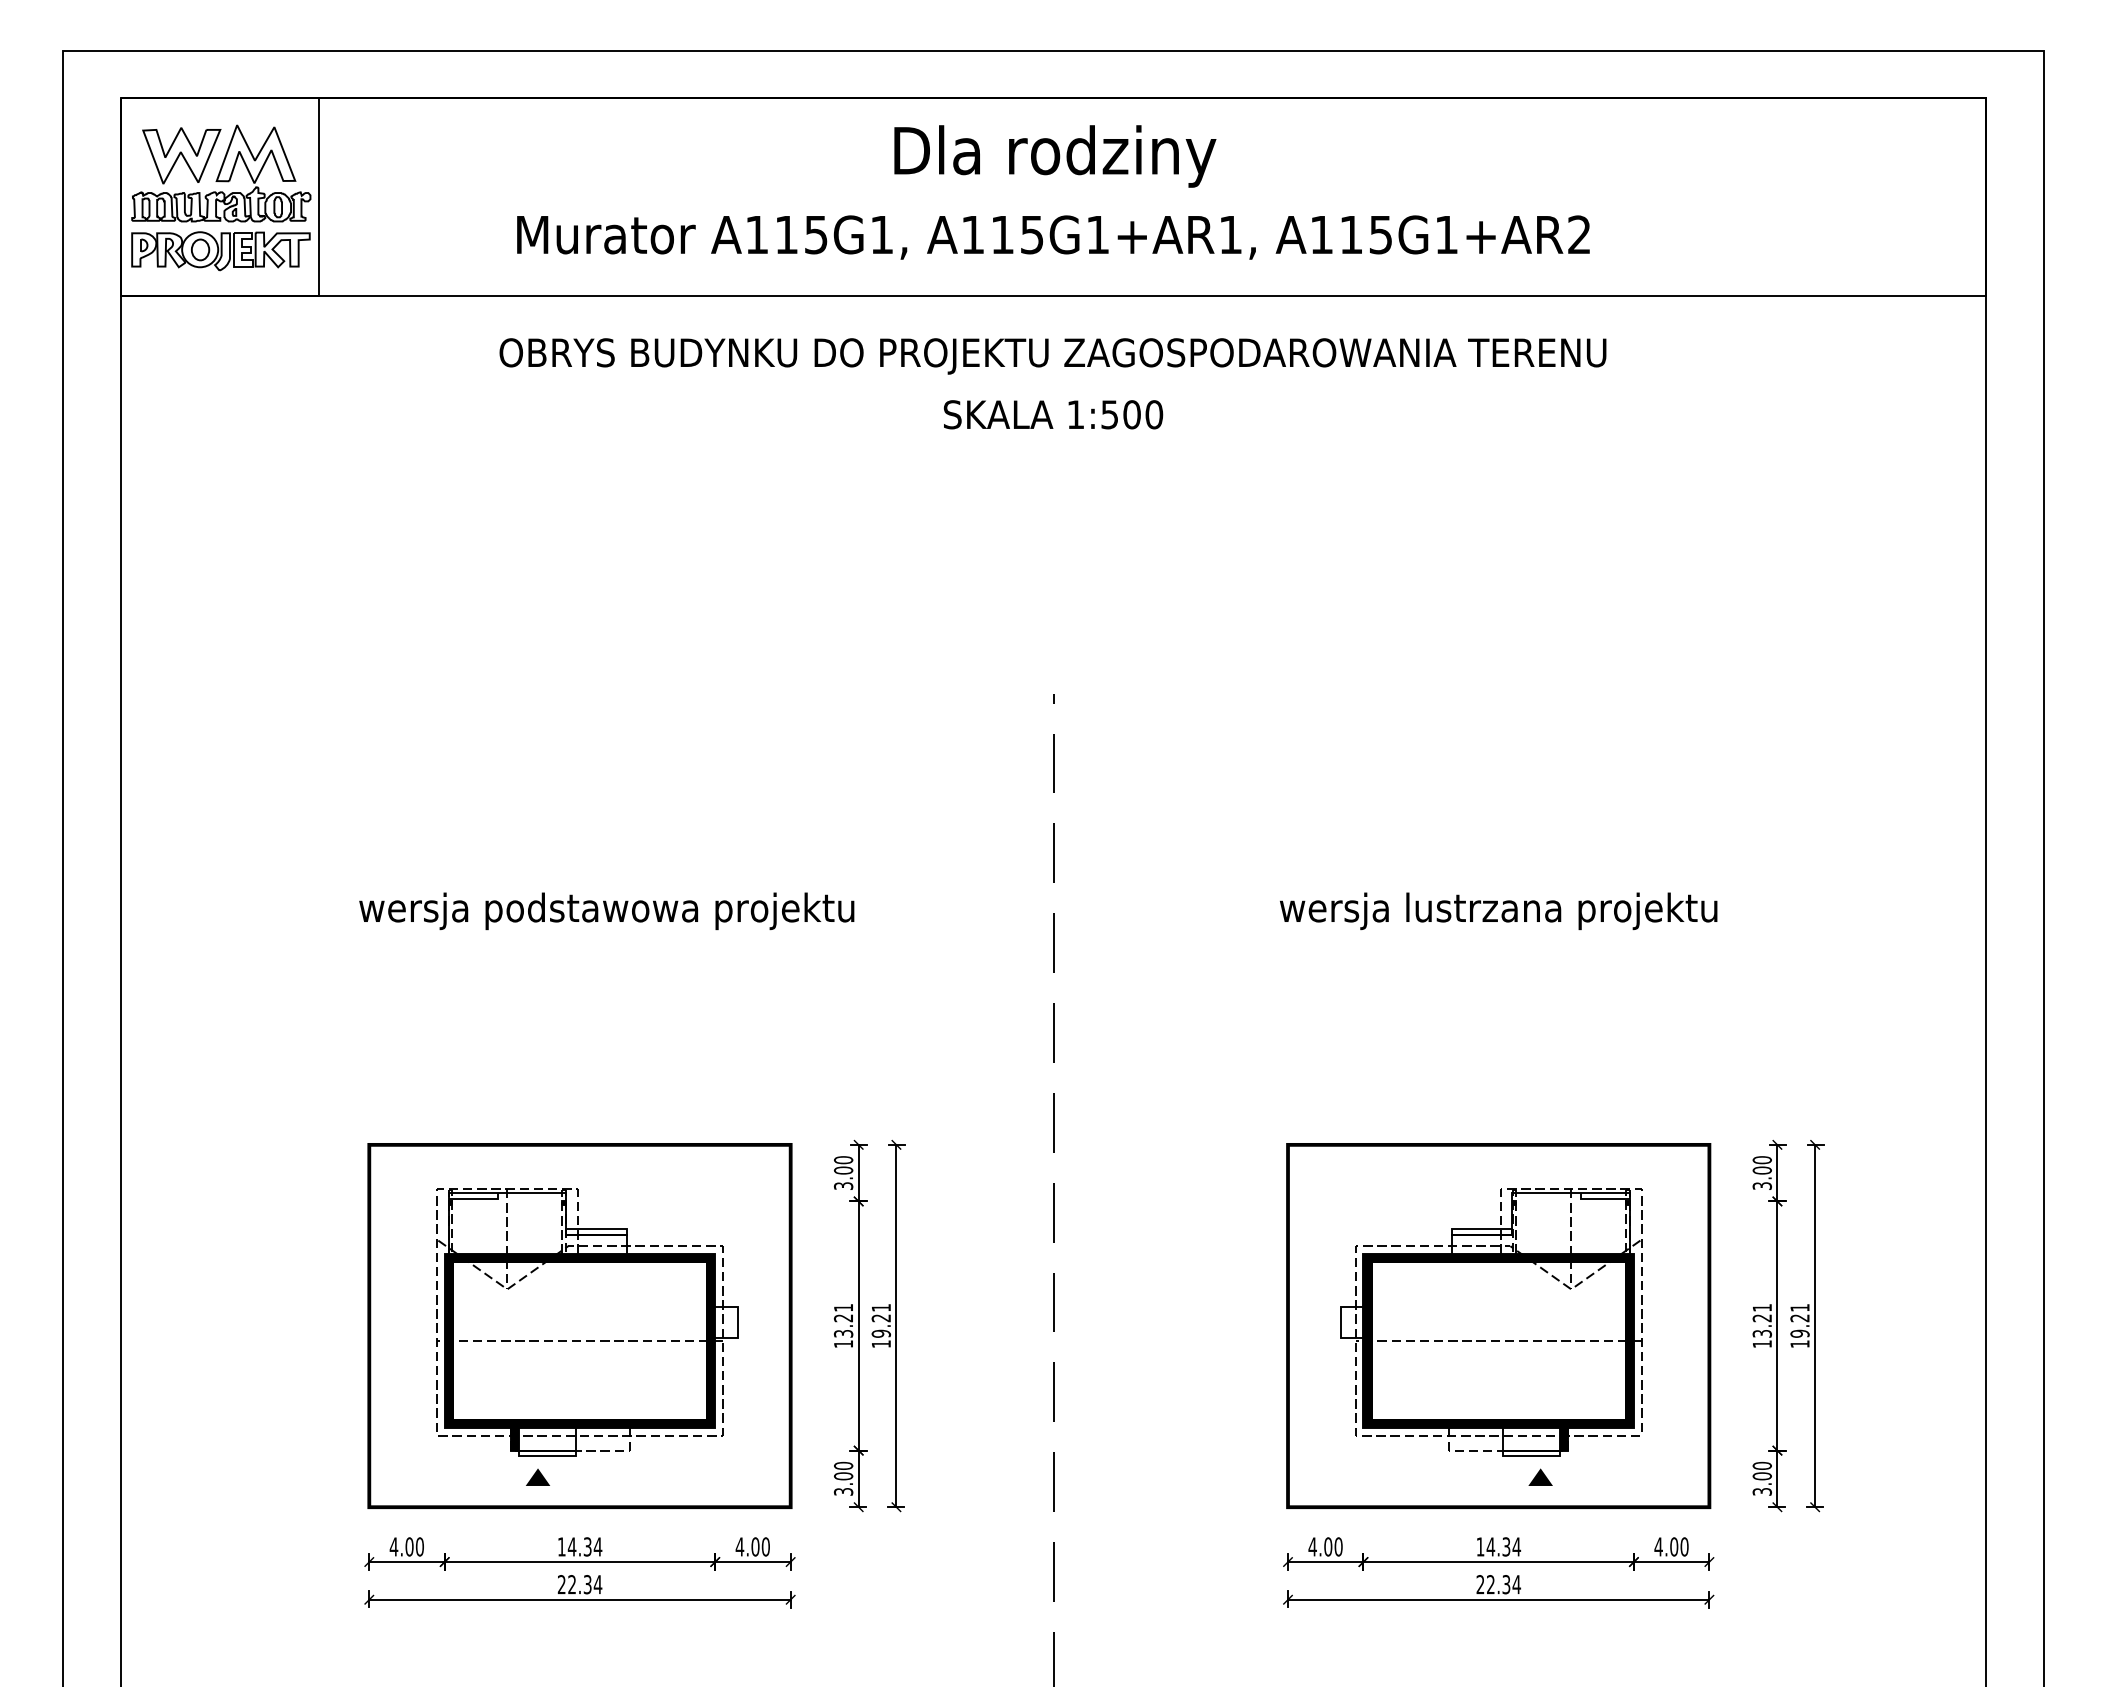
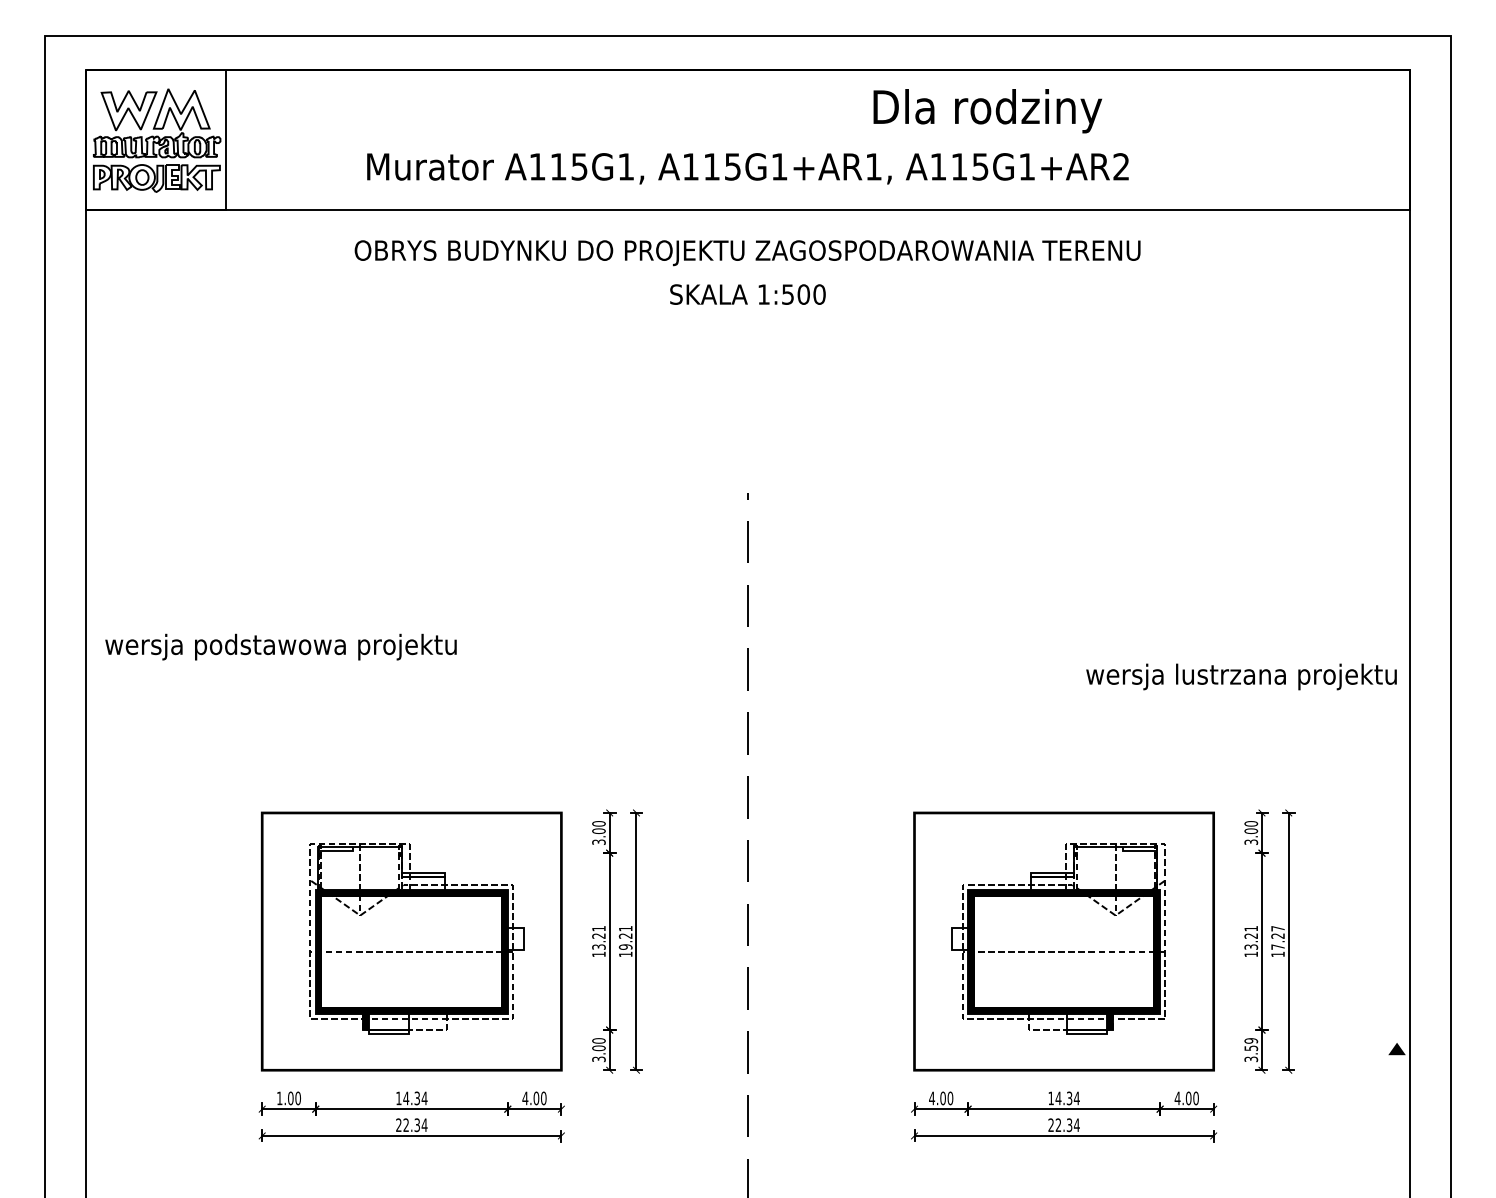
text: (1055, 156) -> (987, 111), moved
text: (606, 911) -> (280, 647), moved
text: (1498, 911) -> (1241, 677), moved
text: (1799, 1320) -> (1277, 937), 19.21 -> 17.27
text: (1762, 1471) -> (1251, 1044), 3.00 -> 3.59
fill: (537, 1476) -> (381, 1048), removed
part: (1540, 1476) -> (1396, 1048), moved
text: (393, 1546) -> (279, 1098), 4.00 -> 1.00

